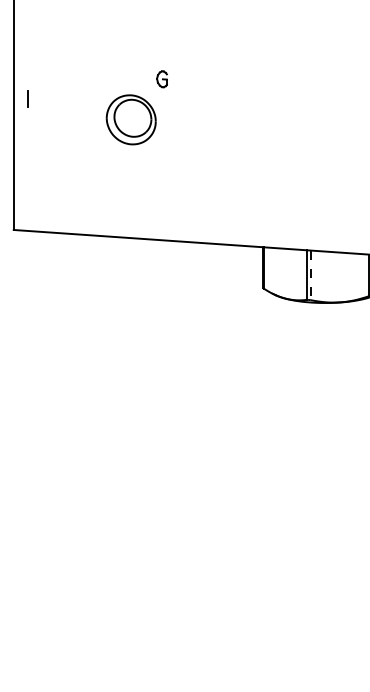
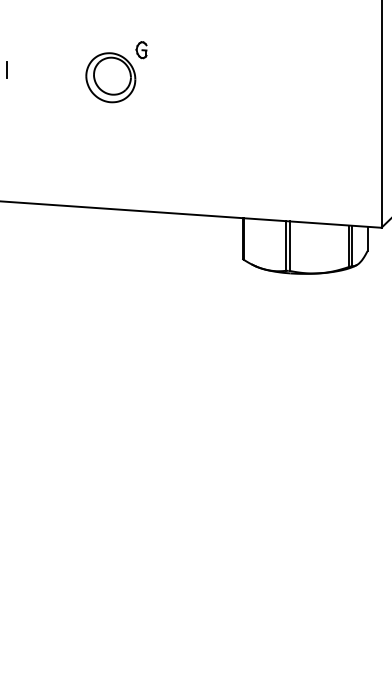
part: (130, 119) -> (110, 77), moved
line: (310, 275) -> (290, 246), dashed -> solid

